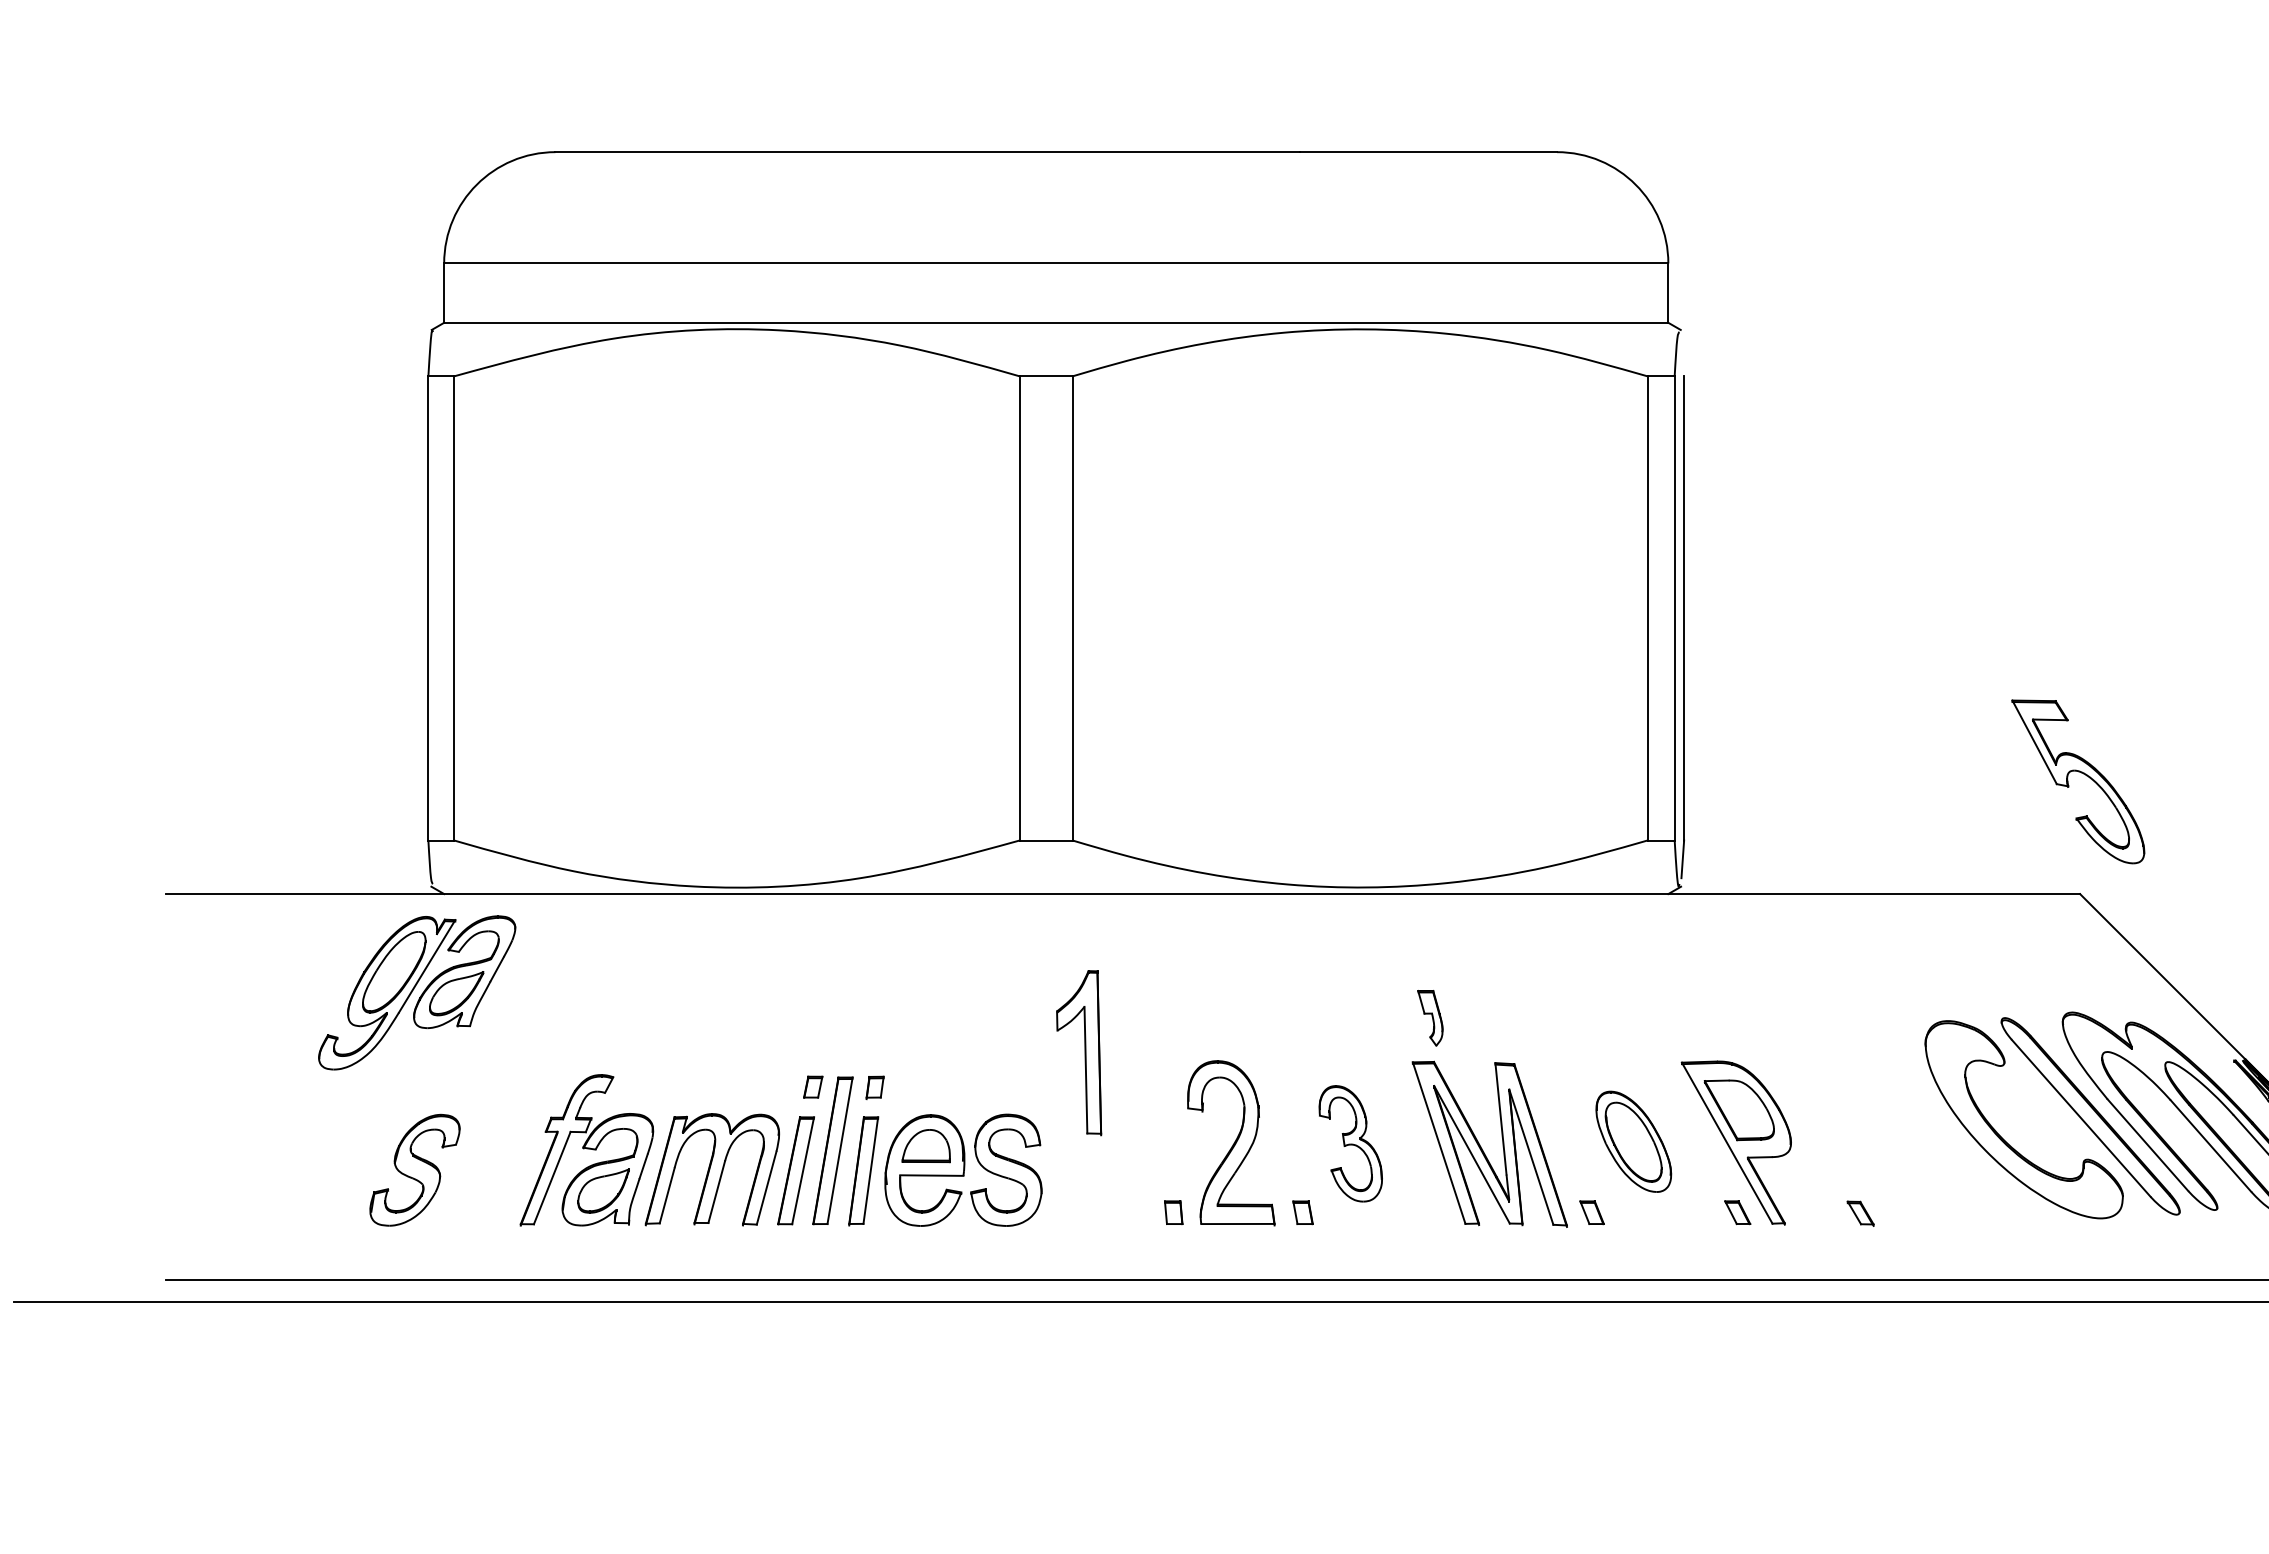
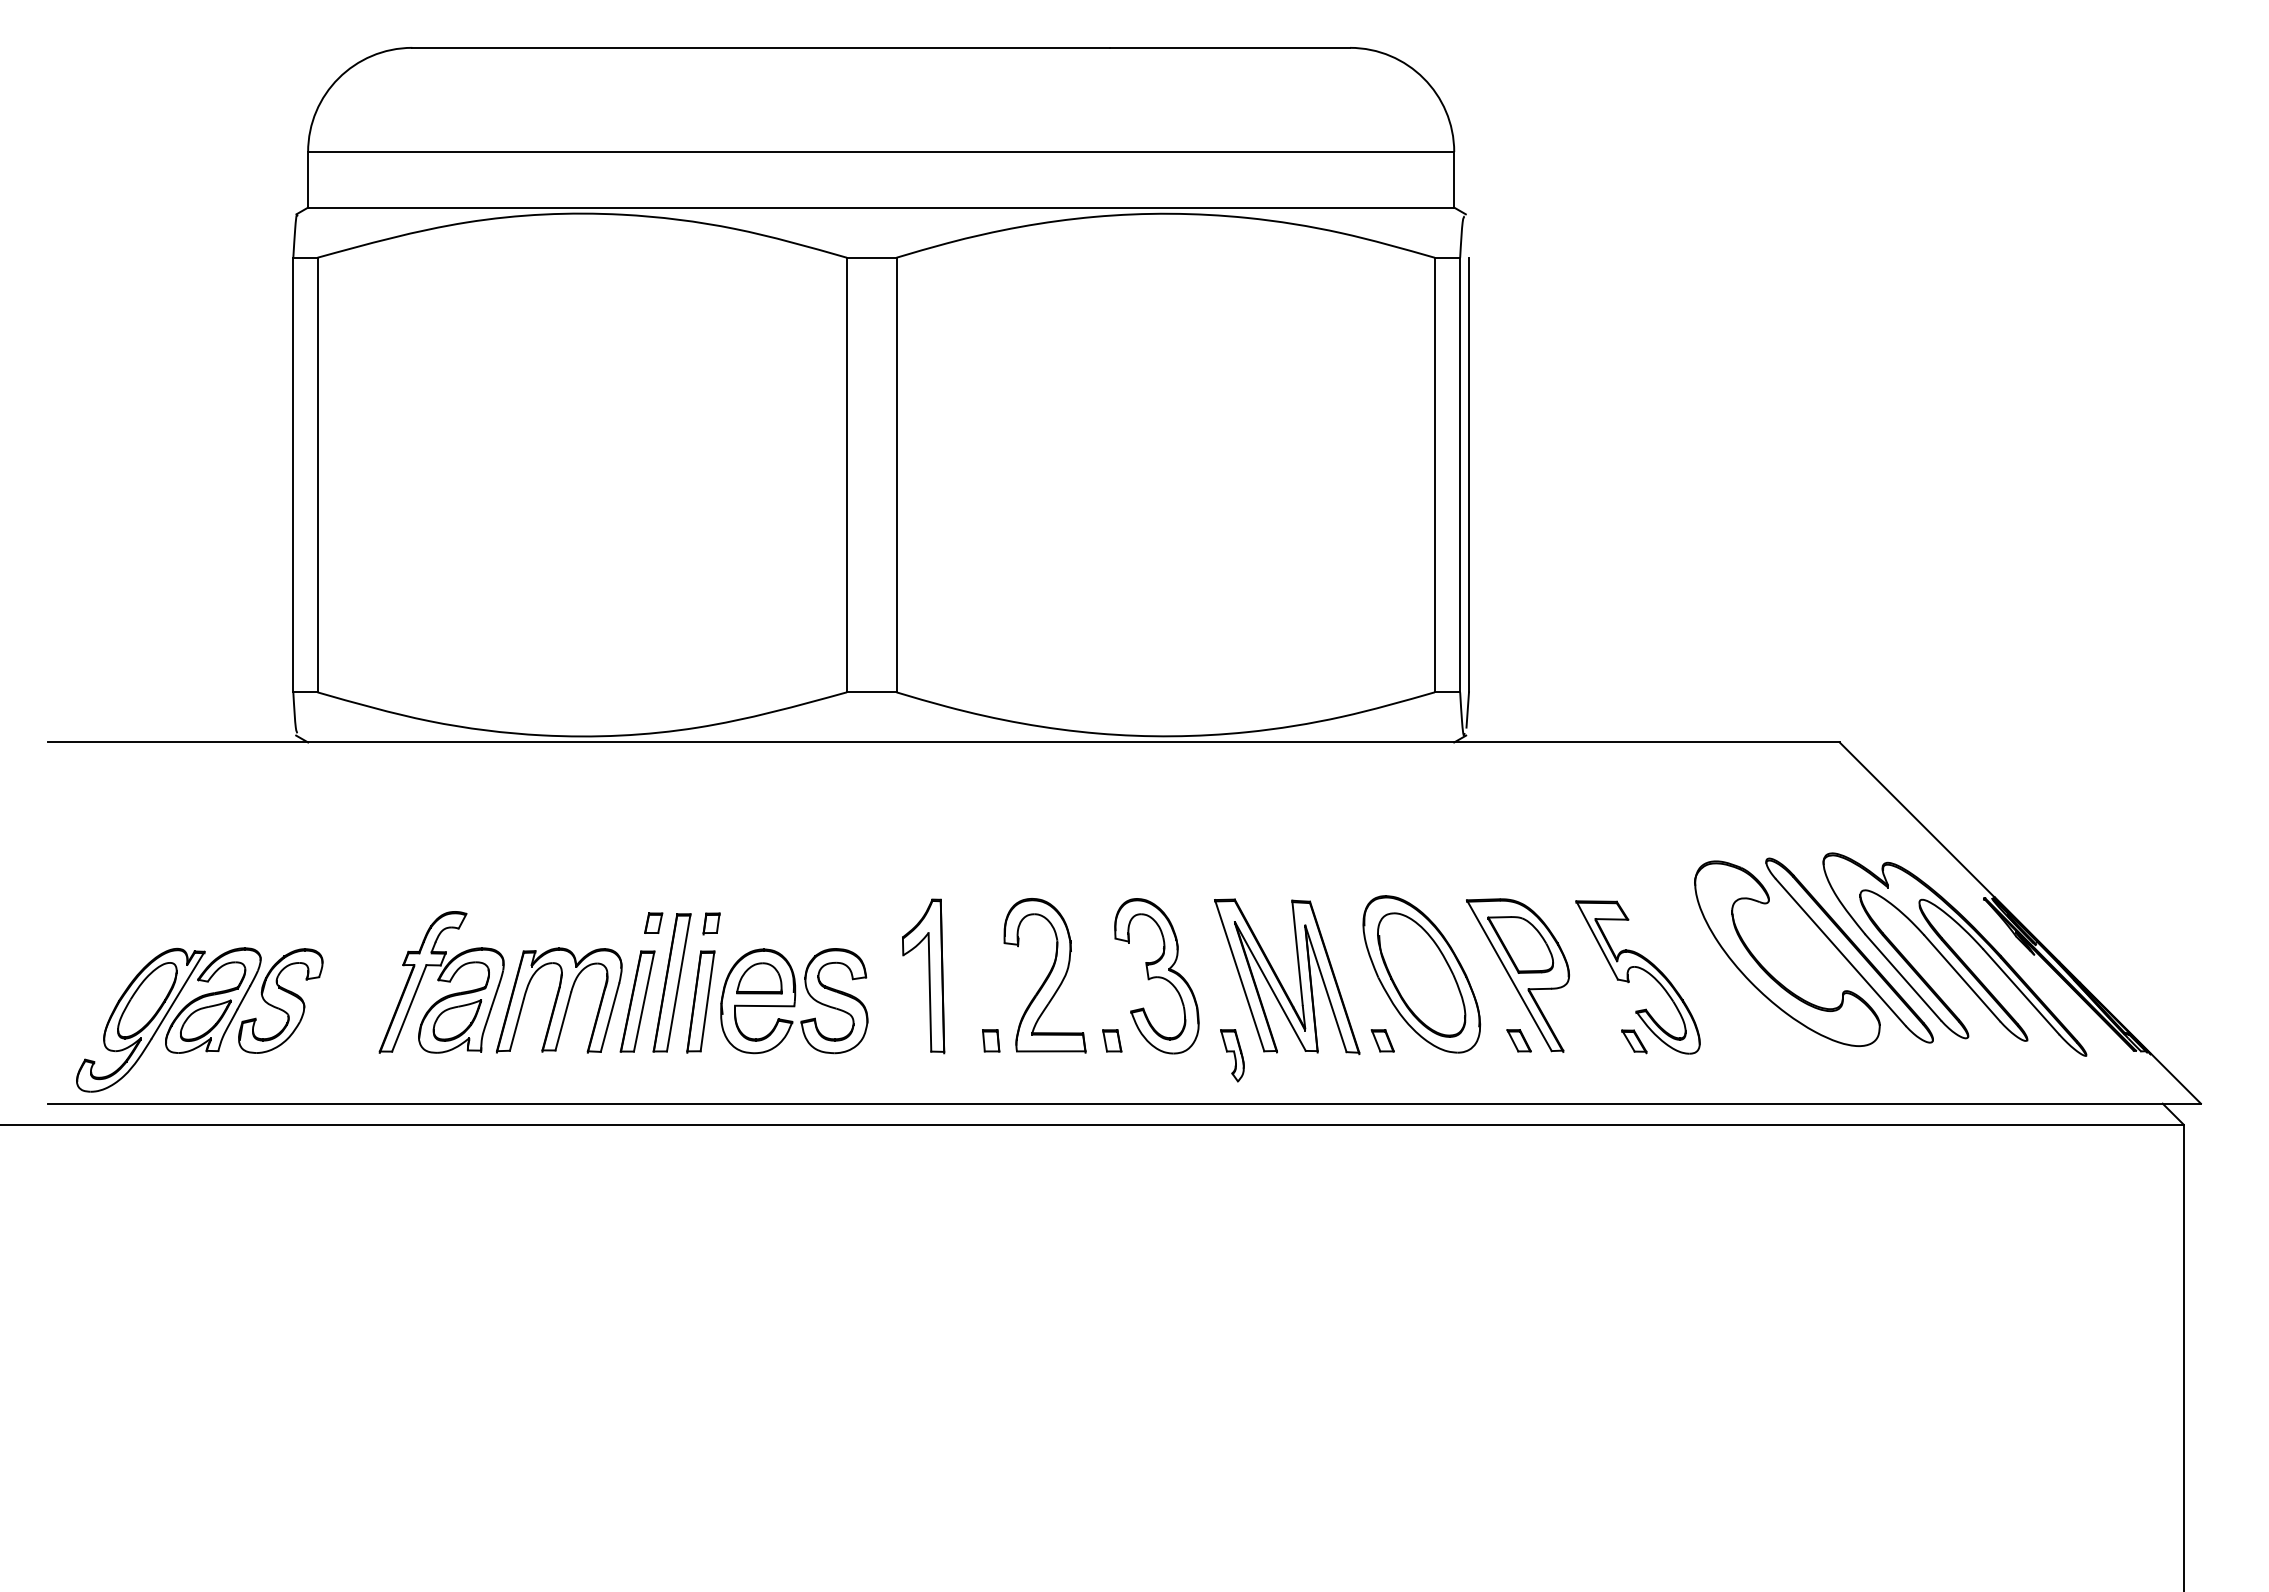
part: (2069, 784) -> (1629, 979), moved
part: (416, 992) -> (168, 1019), moved
part: (1430, 1017) -> (1232, 1055), moved
part: (1079, 1053) -> (923, 976), moved
part: (1633, 1141) -> (1421, 974), size x1.67
part: (1350, 1144) -> (1156, 976), size x1.43

